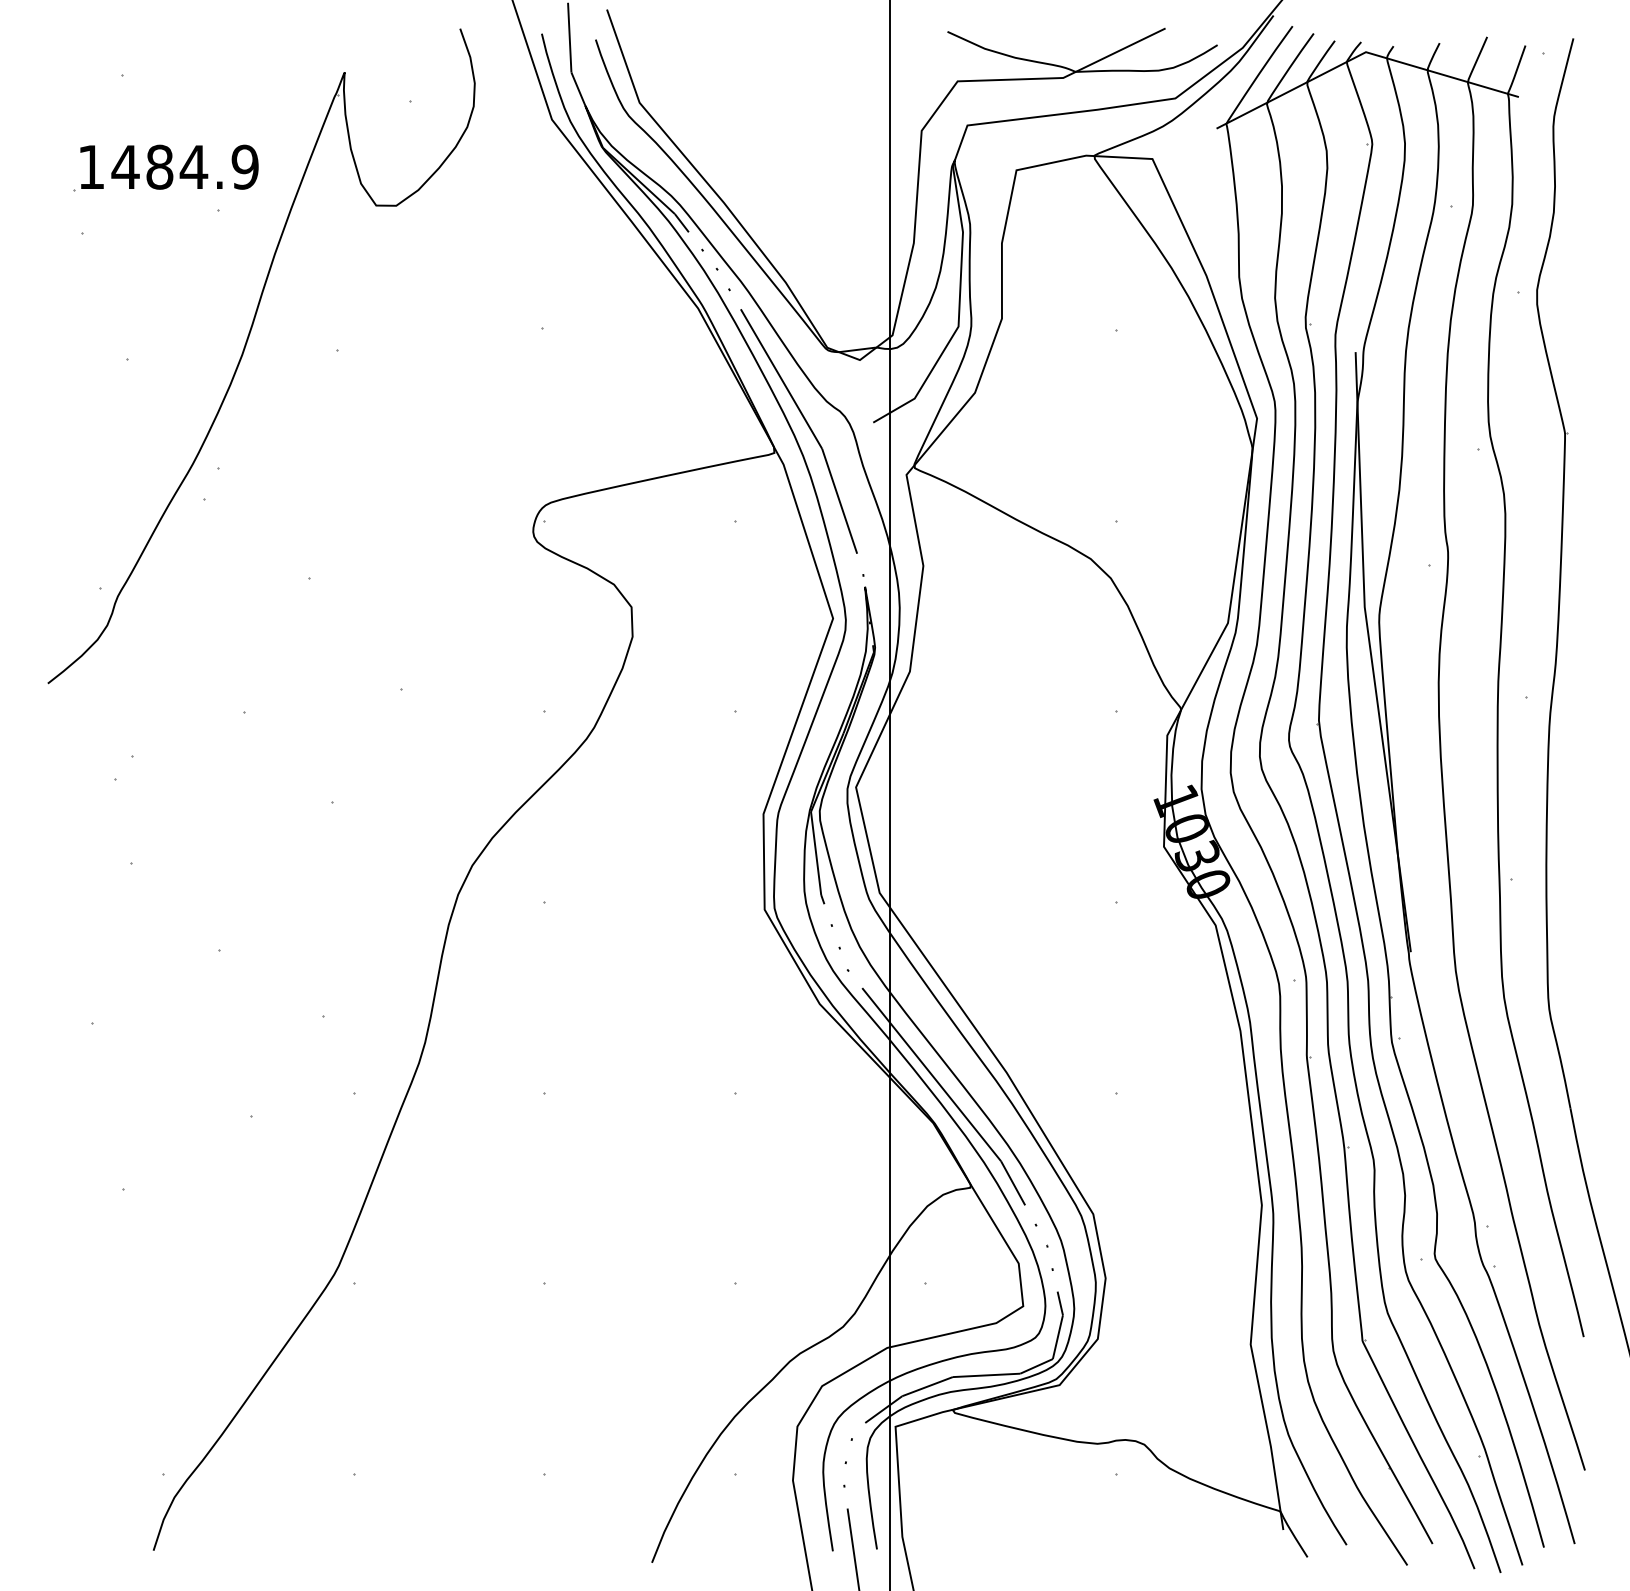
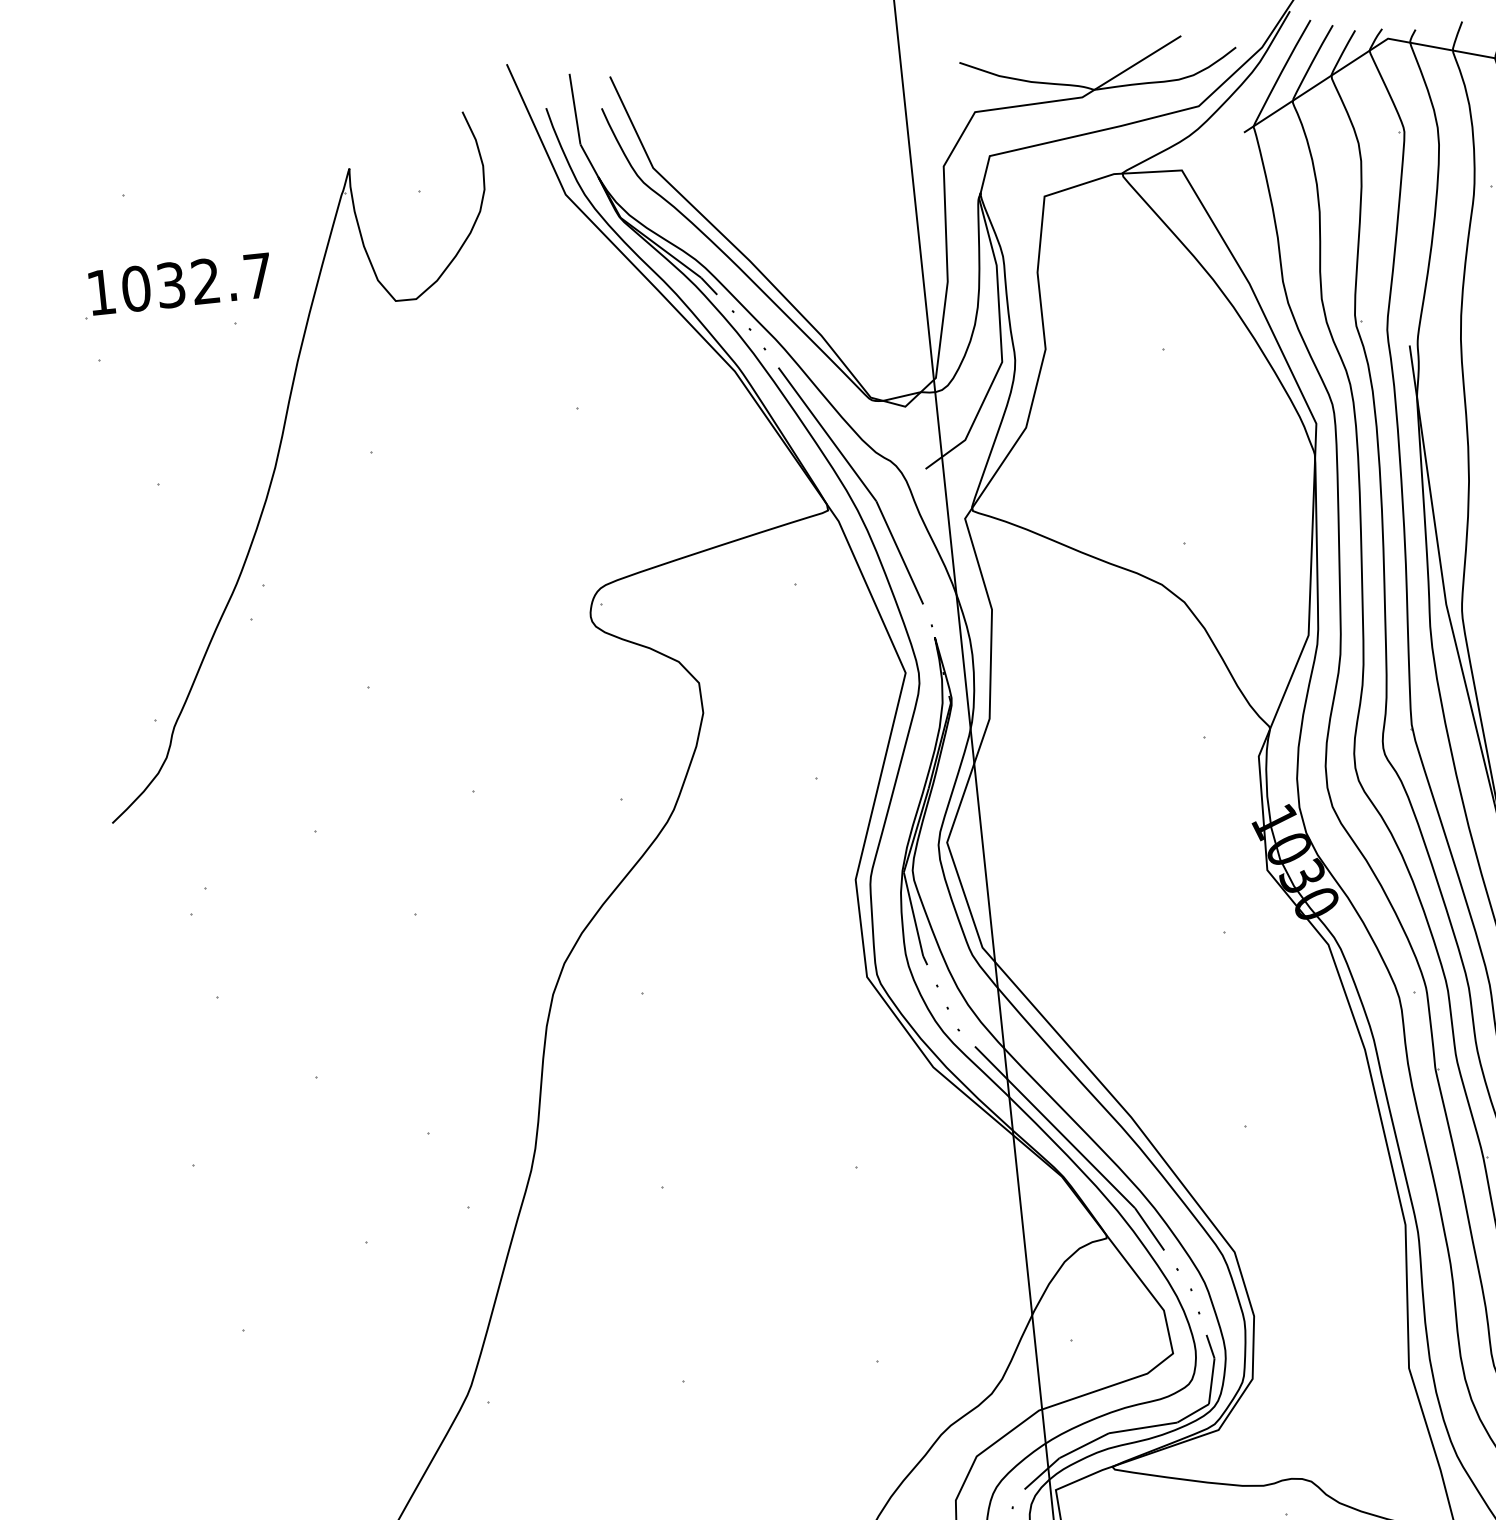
text: (184, 166) -> (196, 281), 1484.9 -> 1032.7

